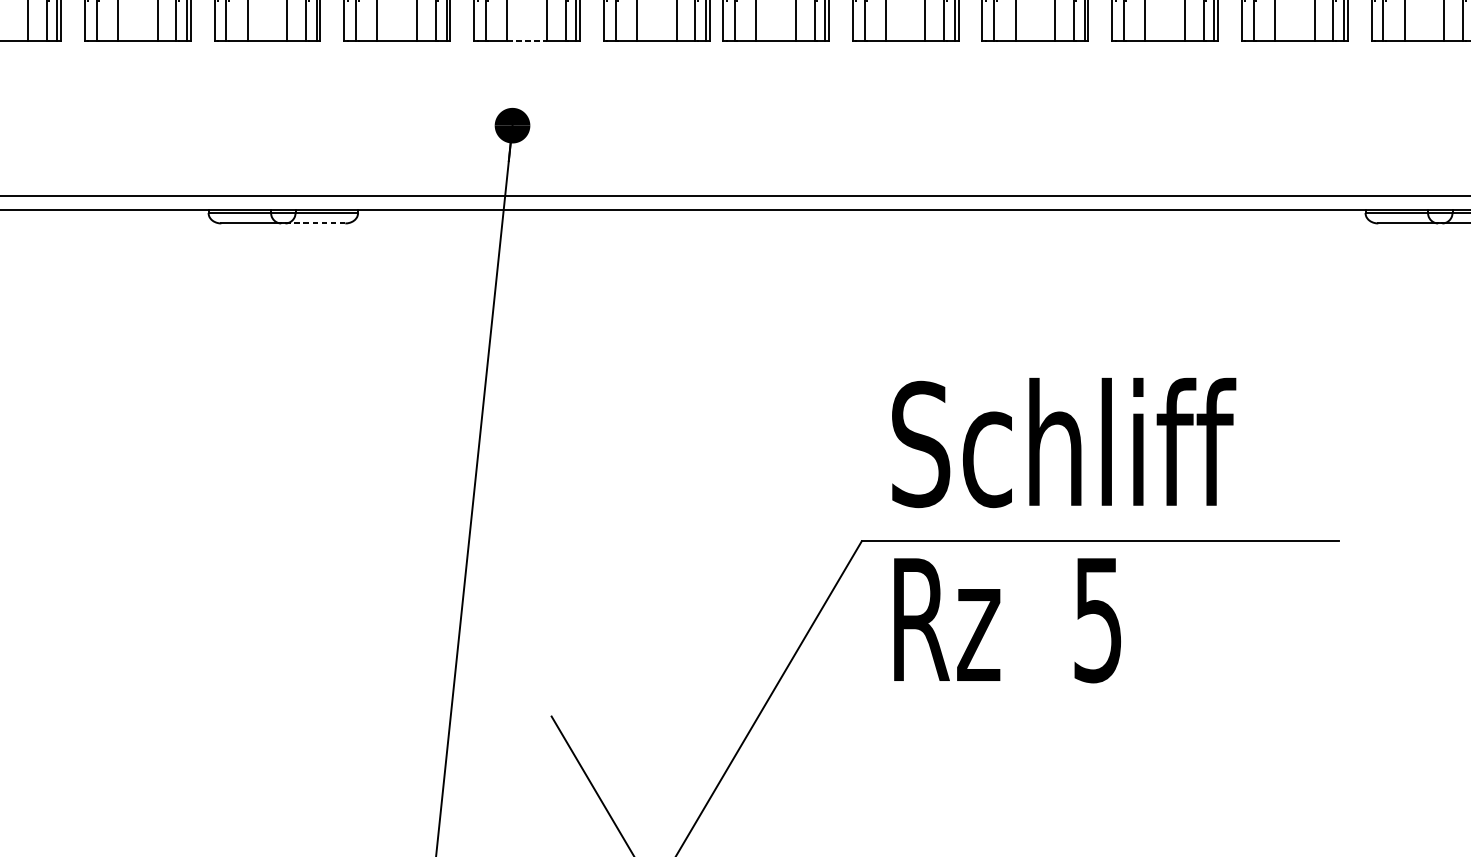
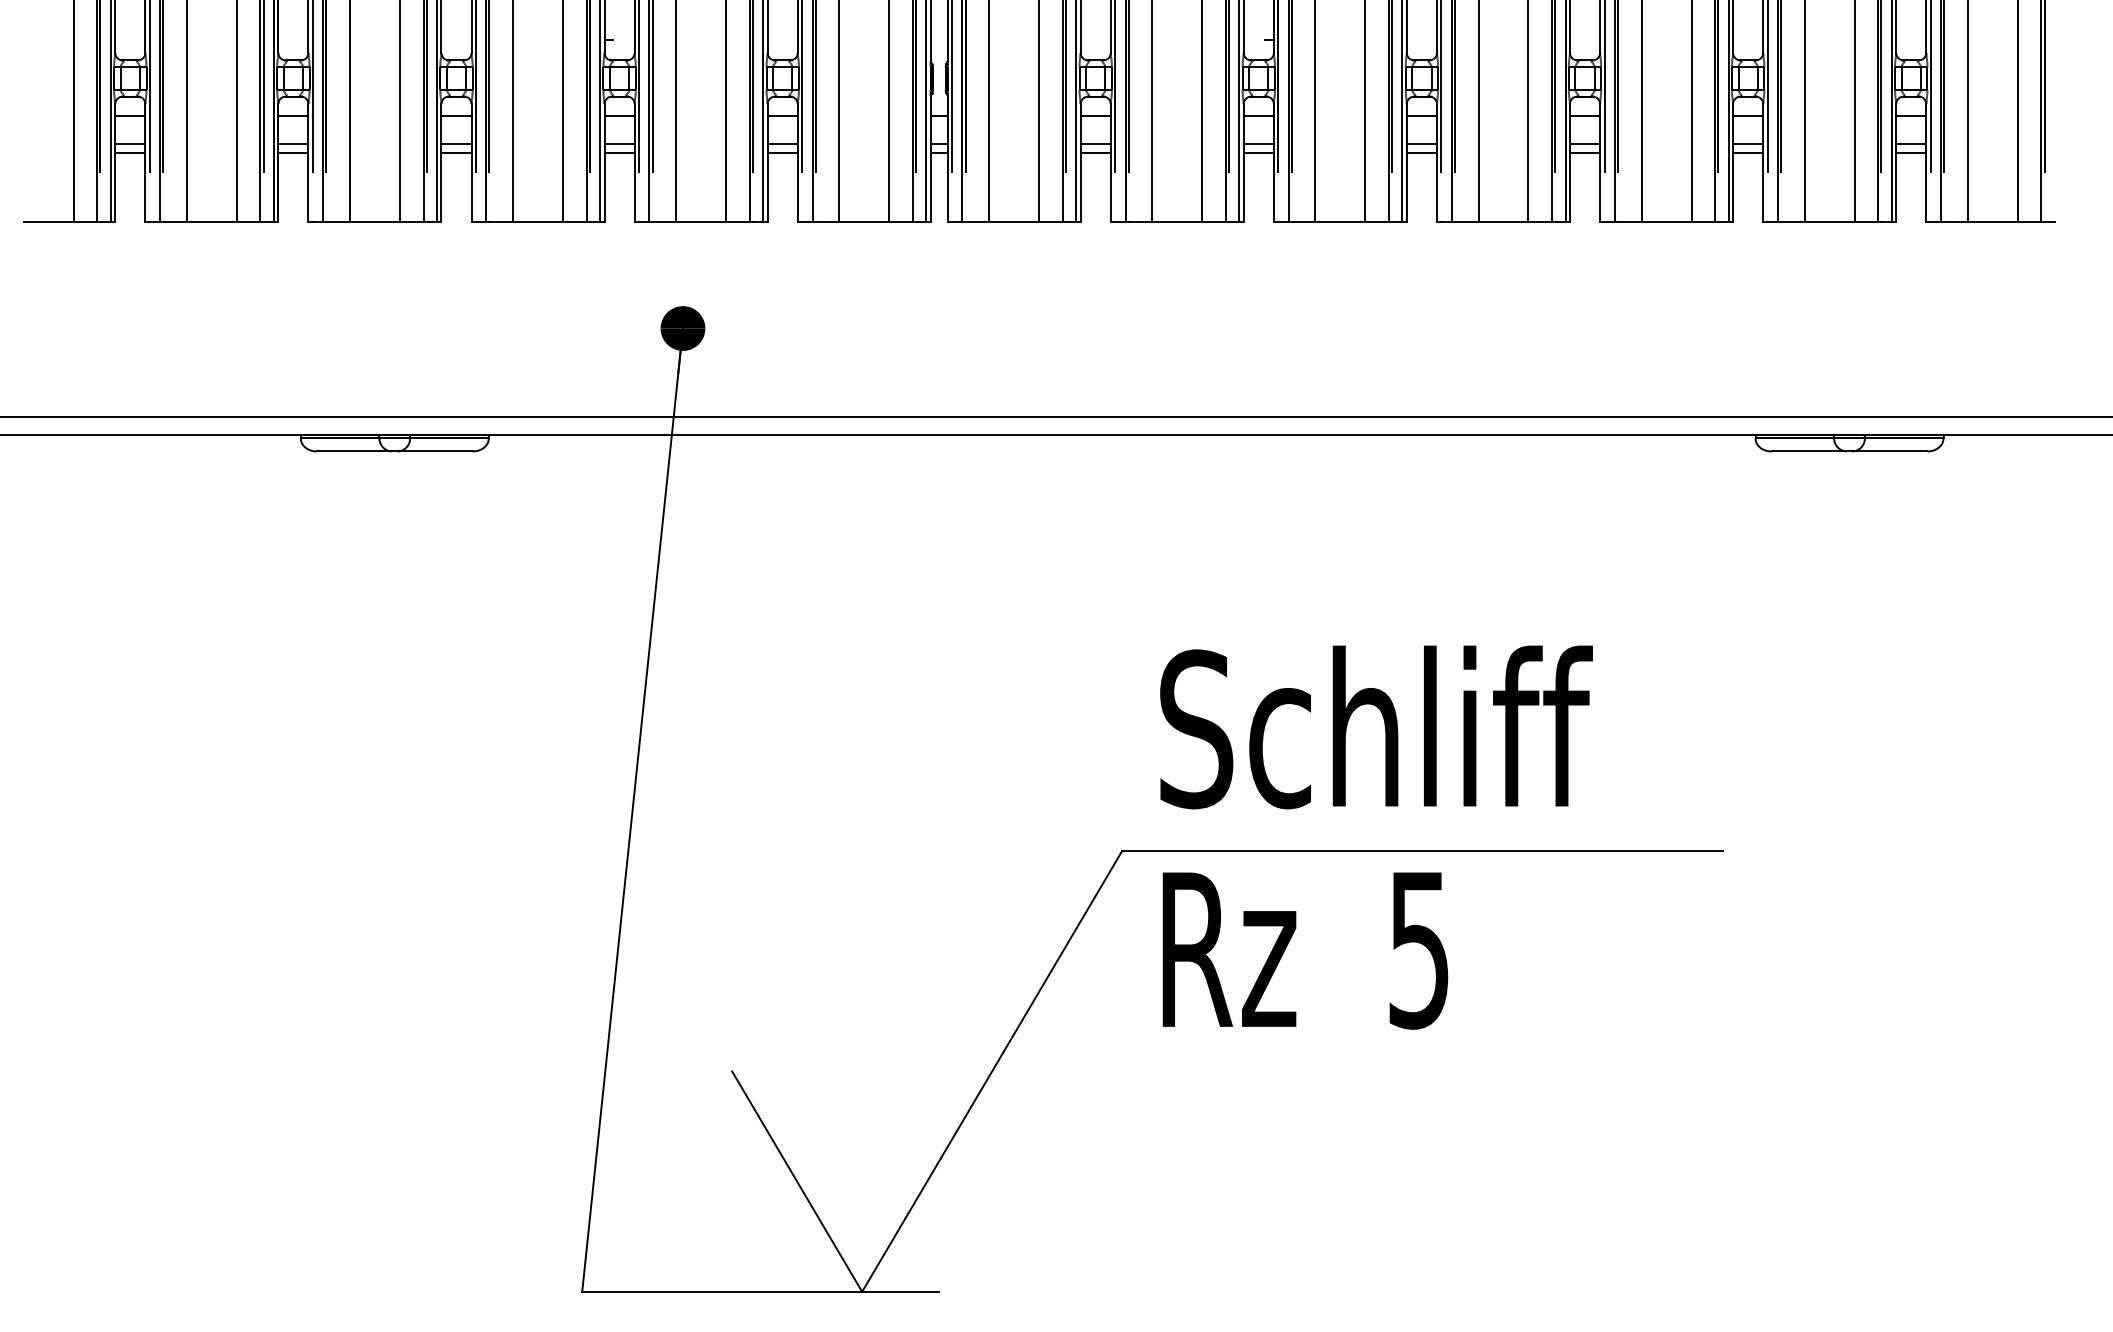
line: (527, 40) -> (701, 221), dashed -> solid
line: (315, 223) -> (435, 451), dashed -> solid

